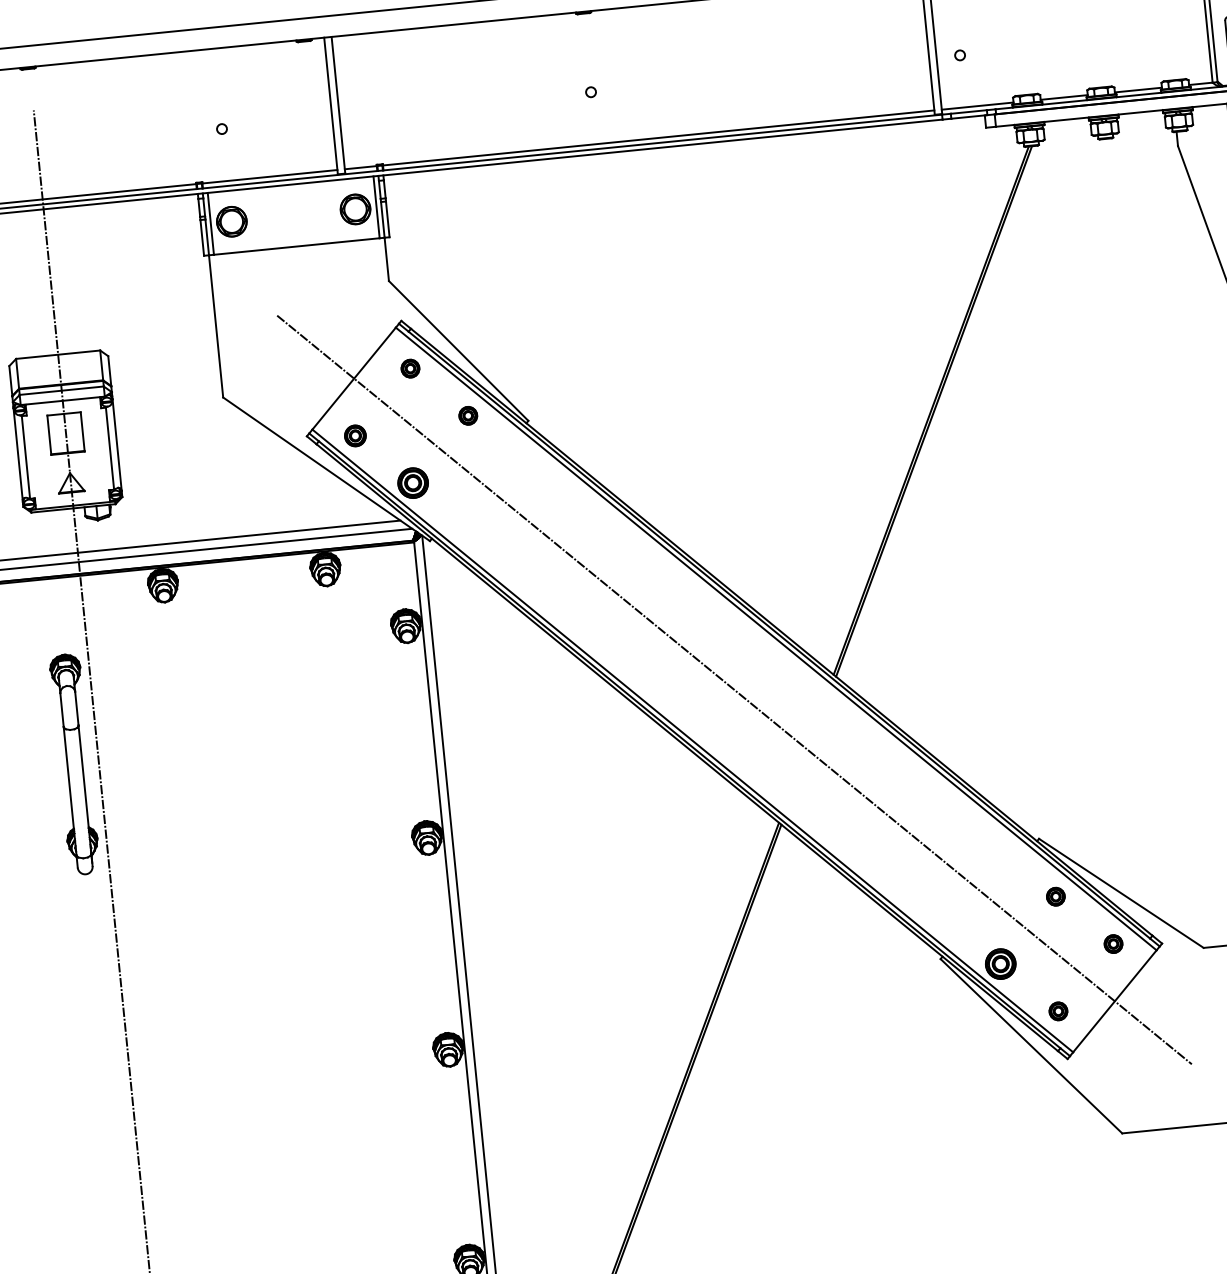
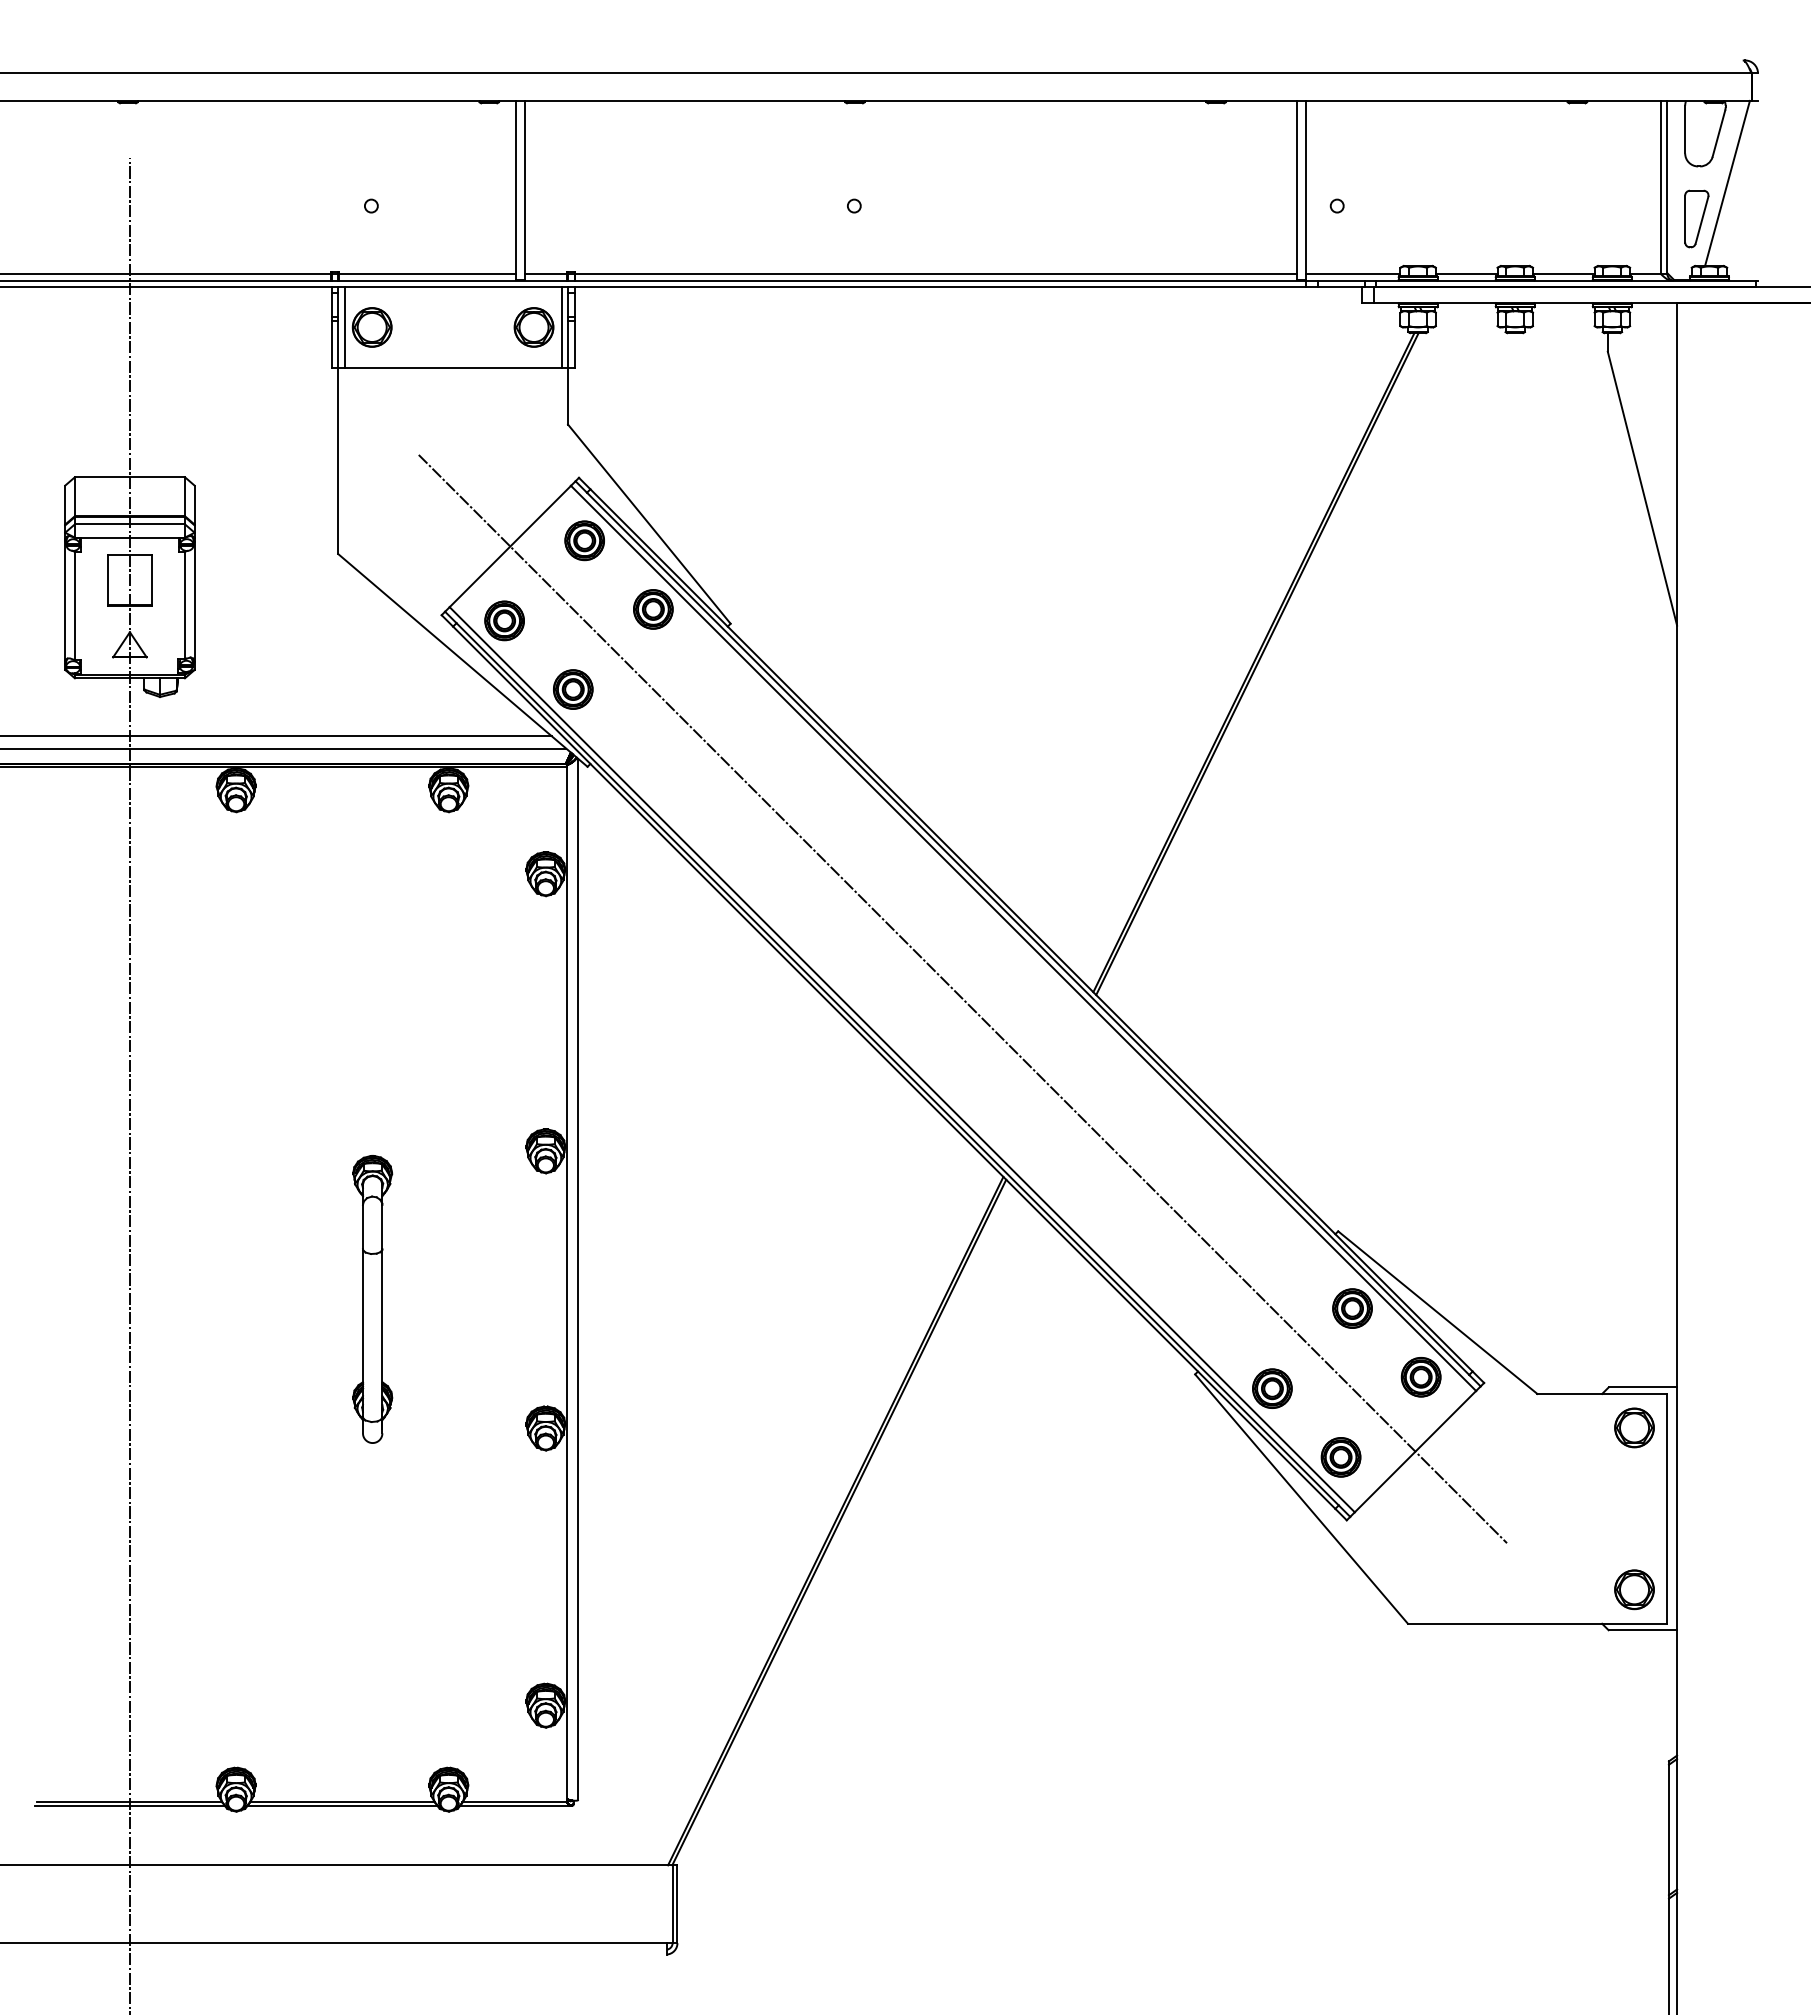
part: (410, 368) -> (584, 540), size x1.67
part: (468, 415) -> (653, 609), size x1.67
part: (355, 435) -> (504, 620), size x1.43
part: (74, 764) -> (372, 1299), moved
part: (1055, 896) -> (1352, 1308), size x1.67
part: (1113, 944) -> (1420, 1377), size x1.67
part: (1058, 1011) -> (1340, 1457), size x1.67

